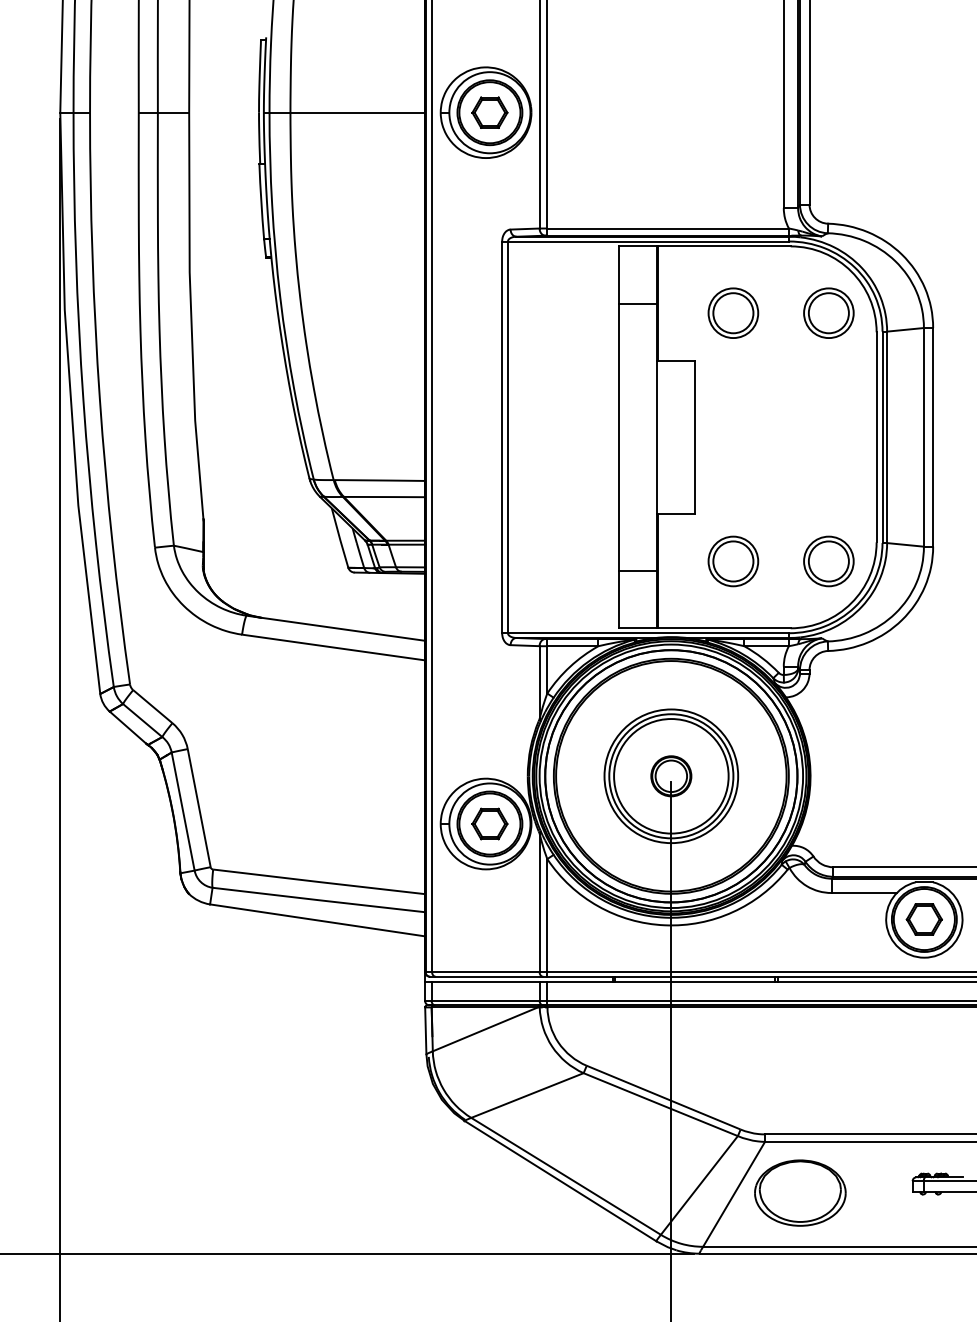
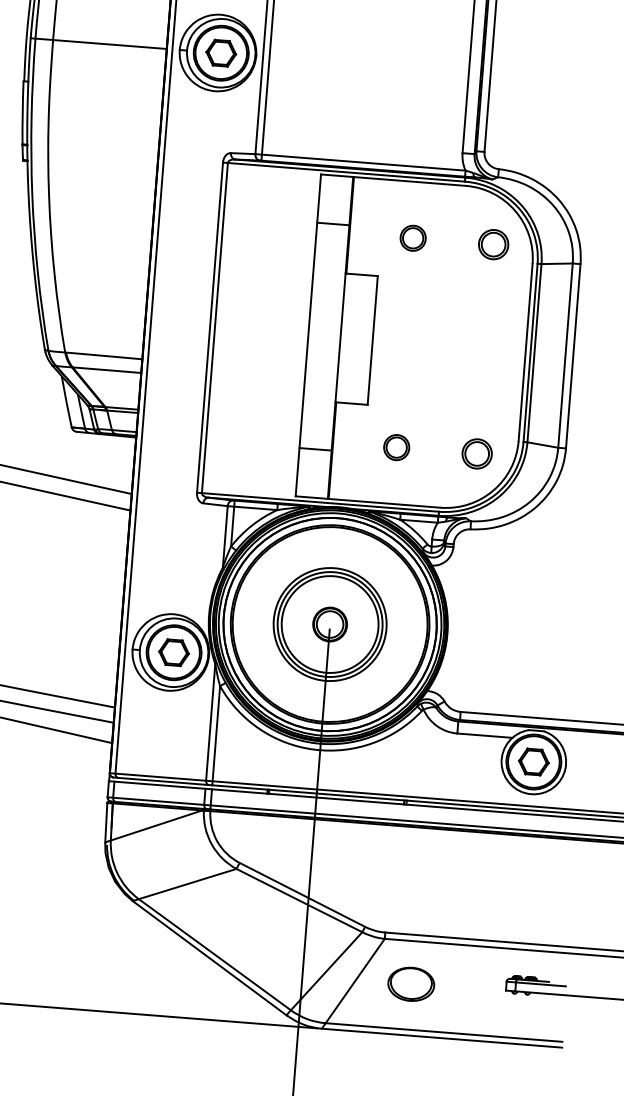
part: (733, 312) -> (413, 237), size x0.6
part: (828, 312) -> (493, 244), size x0.7
part: (733, 561) -> (396, 447), size x0.6
part: (828, 561) -> (476, 453), size x0.7
part: (800, 1192) -> (411, 983), size x0.6

